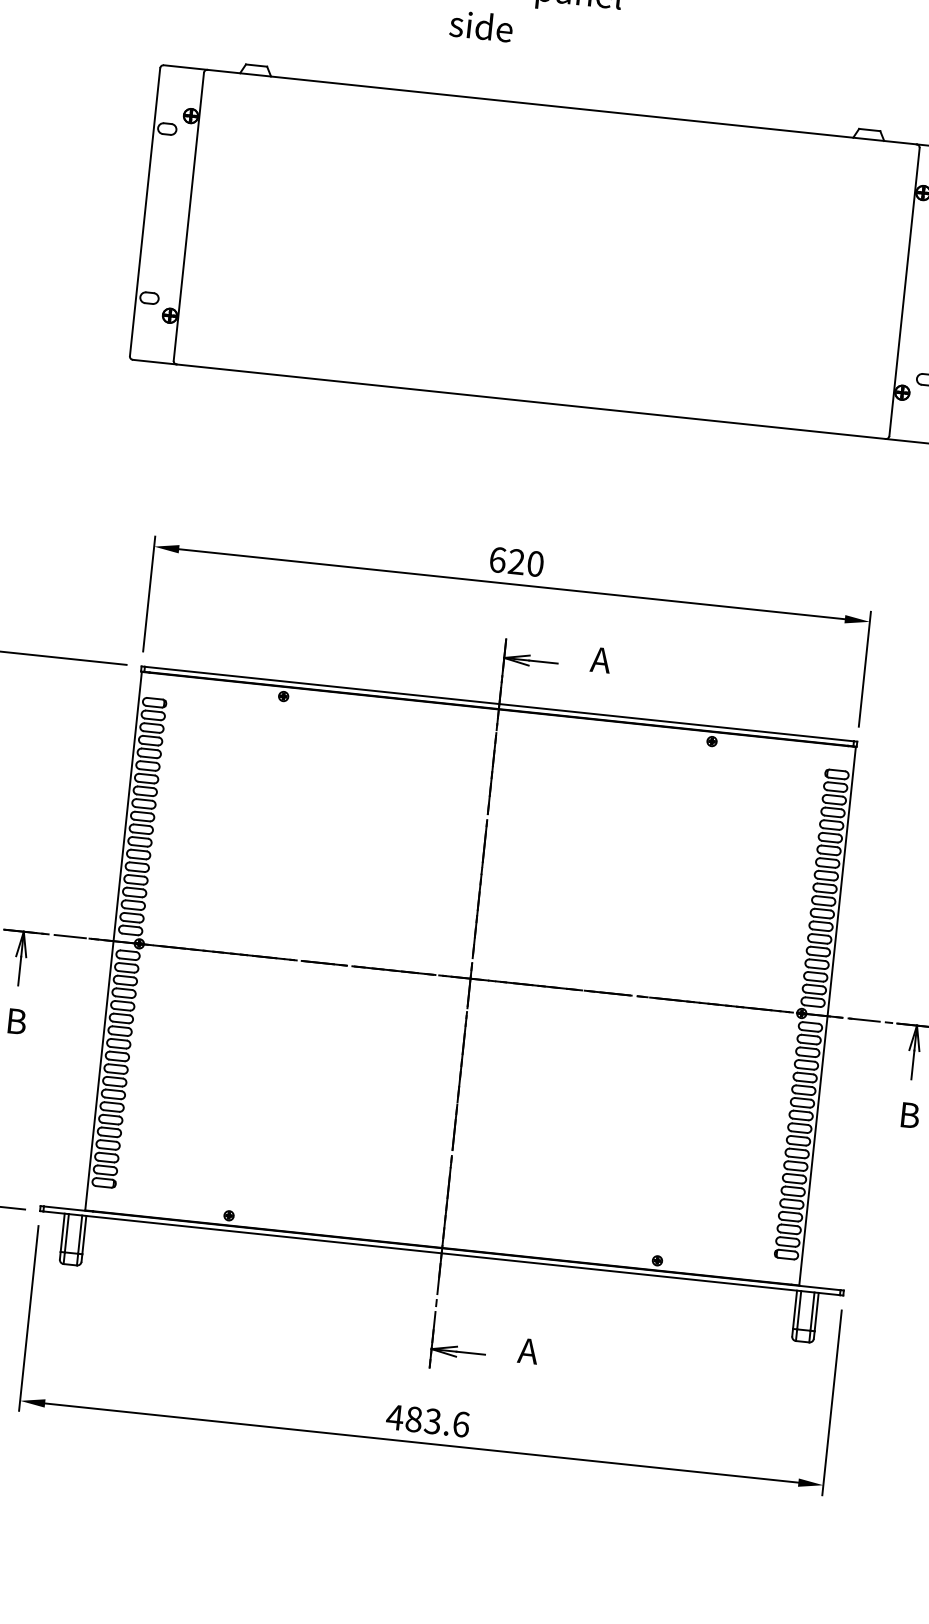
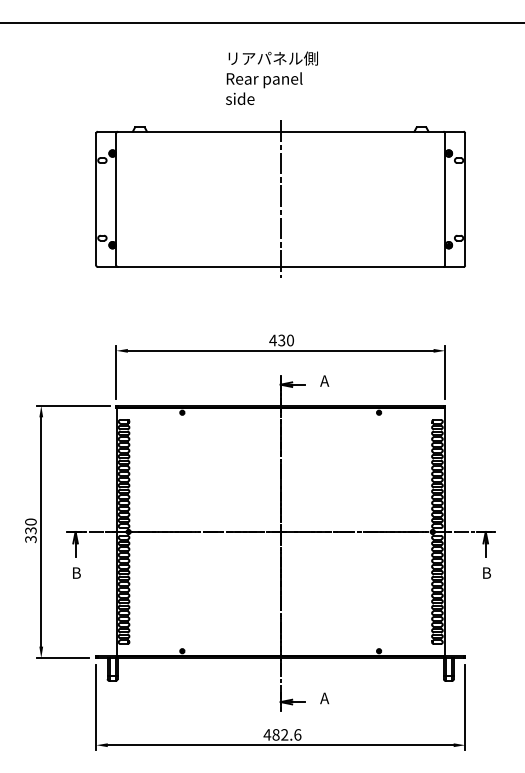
line: (546, 254) -> (280, 199), added
text: (507, 560) -> (277, 340), 620 -> 430
text: (432, 1420) -> (284, 734), 483.6 -> 482.6

